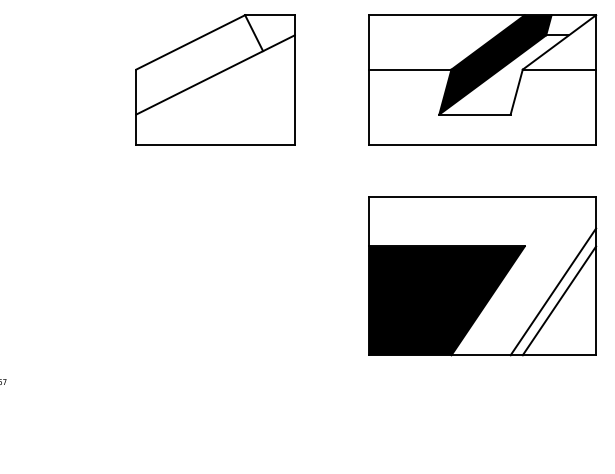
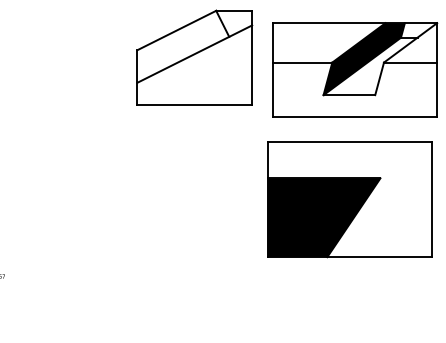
part: (215, 79) -> (194, 57), moved
part: (482, 79) -> (354, 69), moved
line: (553, 291) -> (401, 210), removed
line: (559, 300) -> (405, 217), removed

